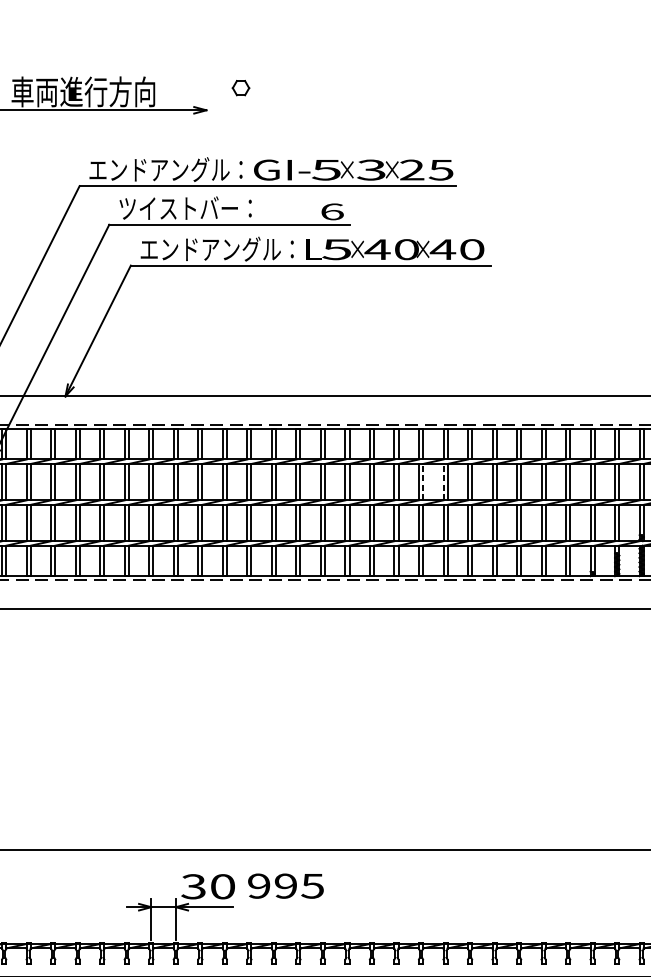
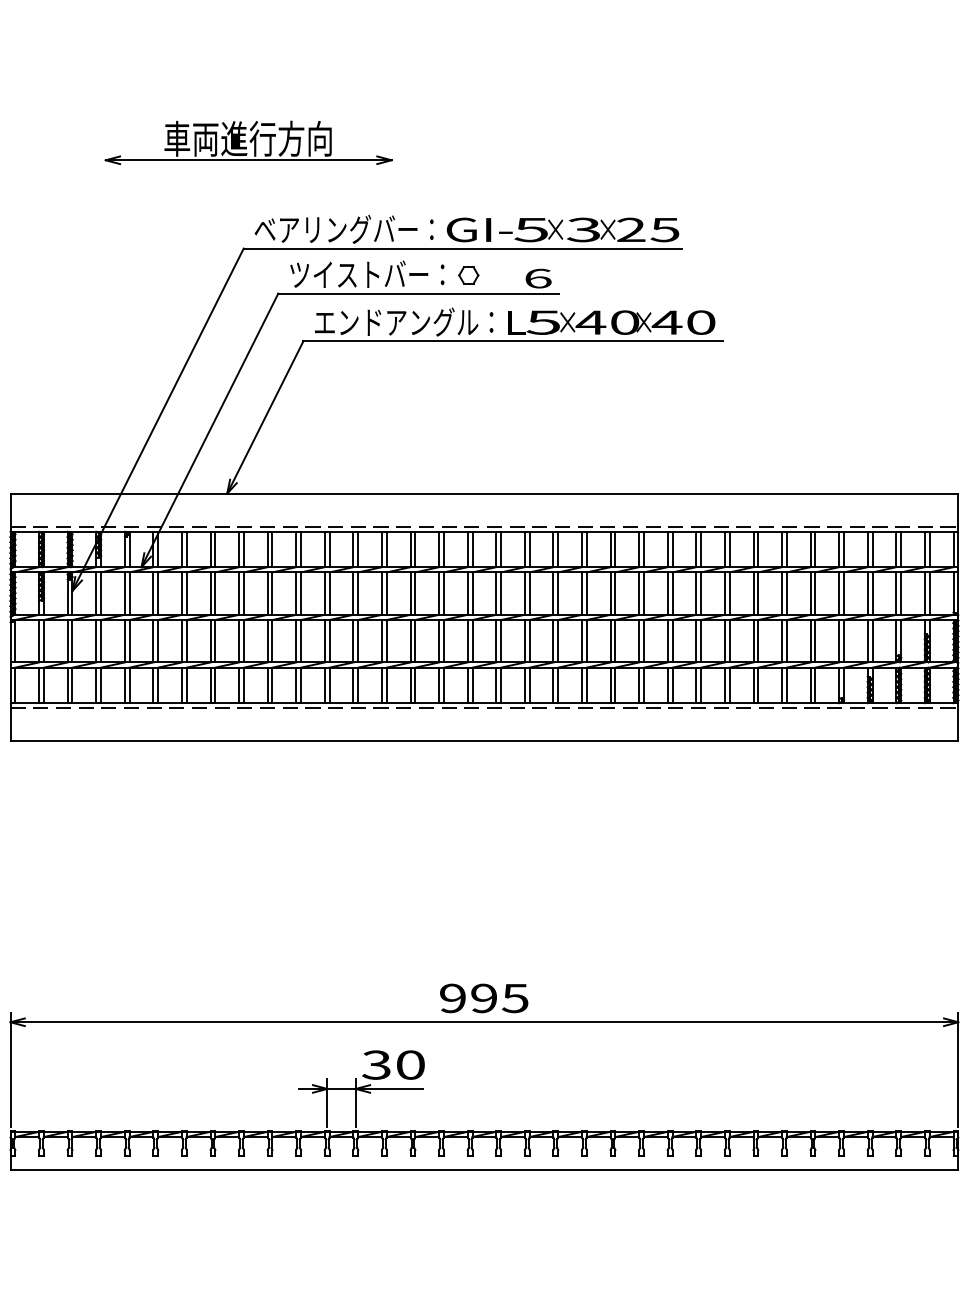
part: (240, 88) -> (468, 275), moved
text: (159, 168) -> (336, 228), エンドアングル： -> ベアリングバー：
line: (422, 482) -> (643, 593), dashed -> solid
line: (443, 482) -> (667, 593), dashed -> solid
text: (286, 886) -> (484, 998), moved

